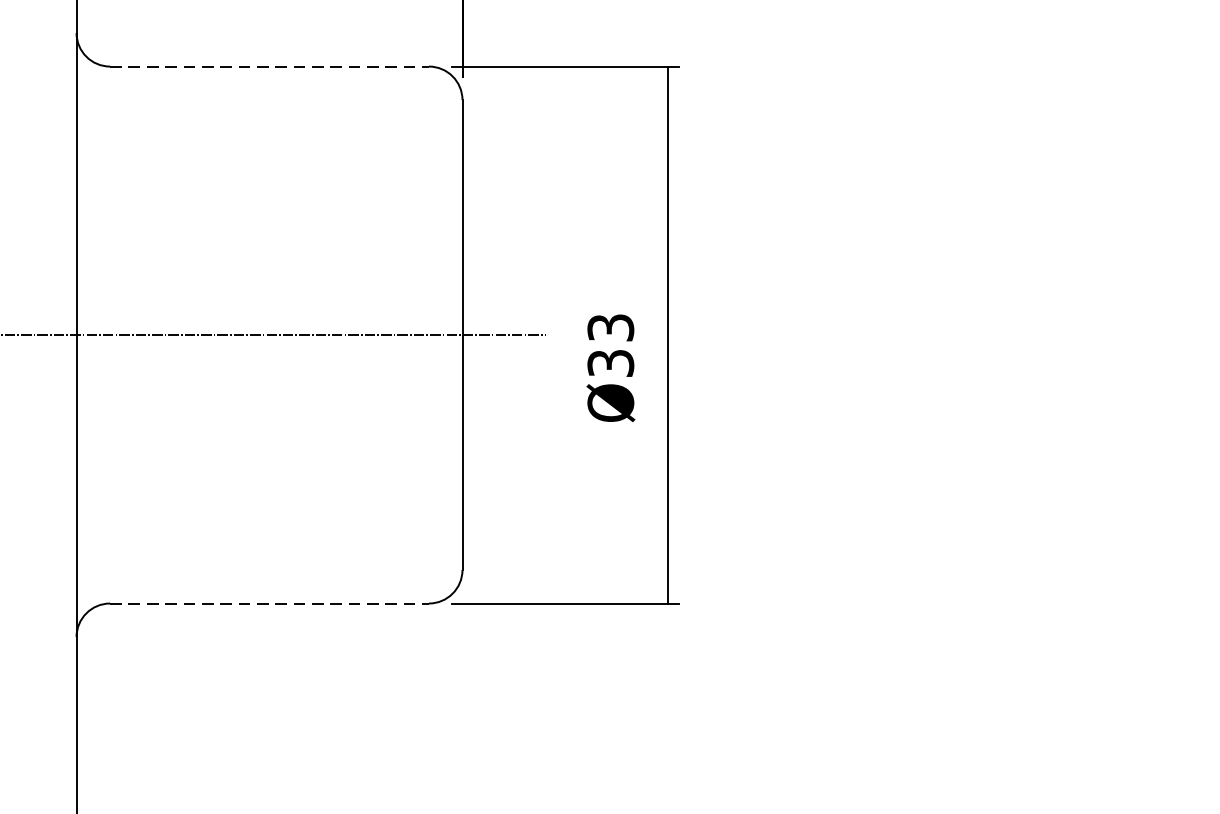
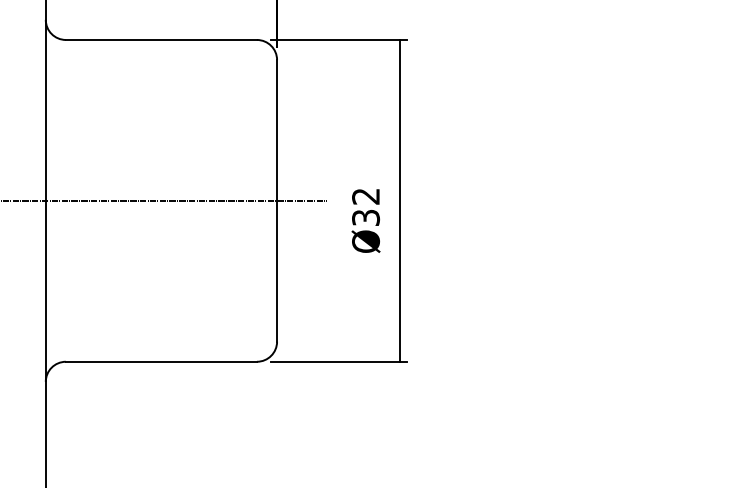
line: (269, 65) -> (161, 39), dashed -> solid
text: (611, 327) -> (366, 196), Ø33 -> Ø32
line: (269, 603) -> (161, 361), dashed -> solid

